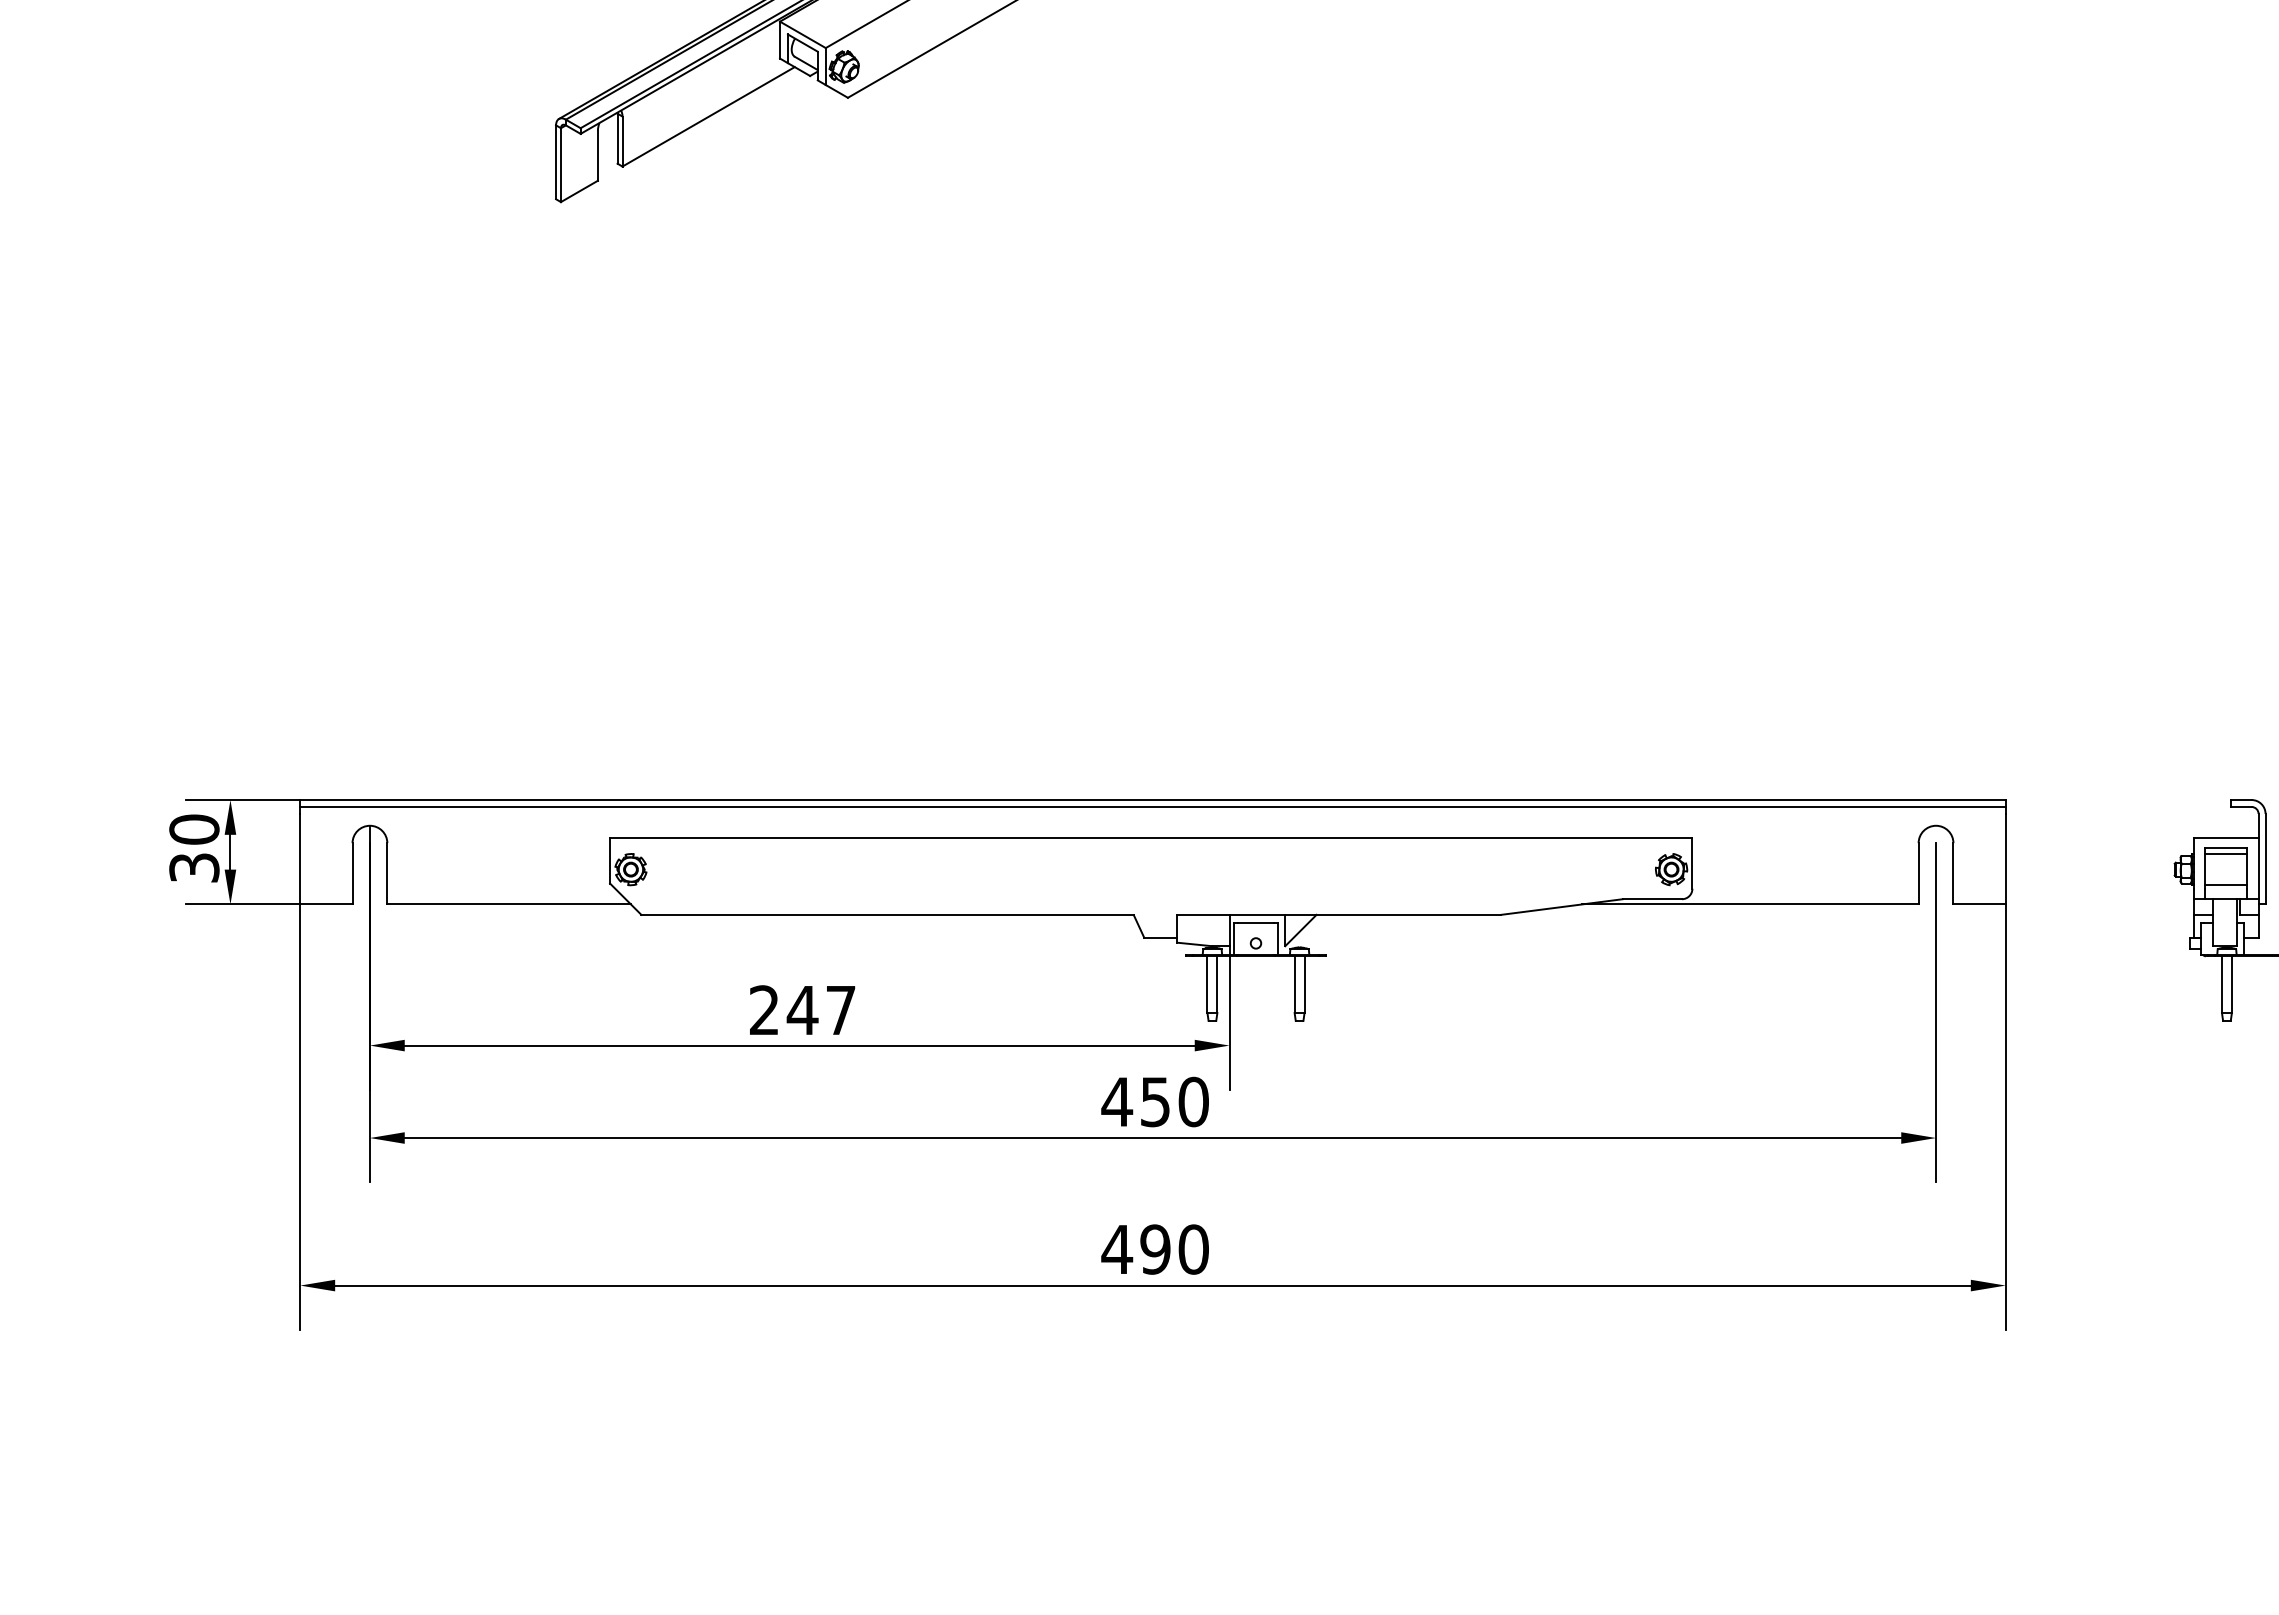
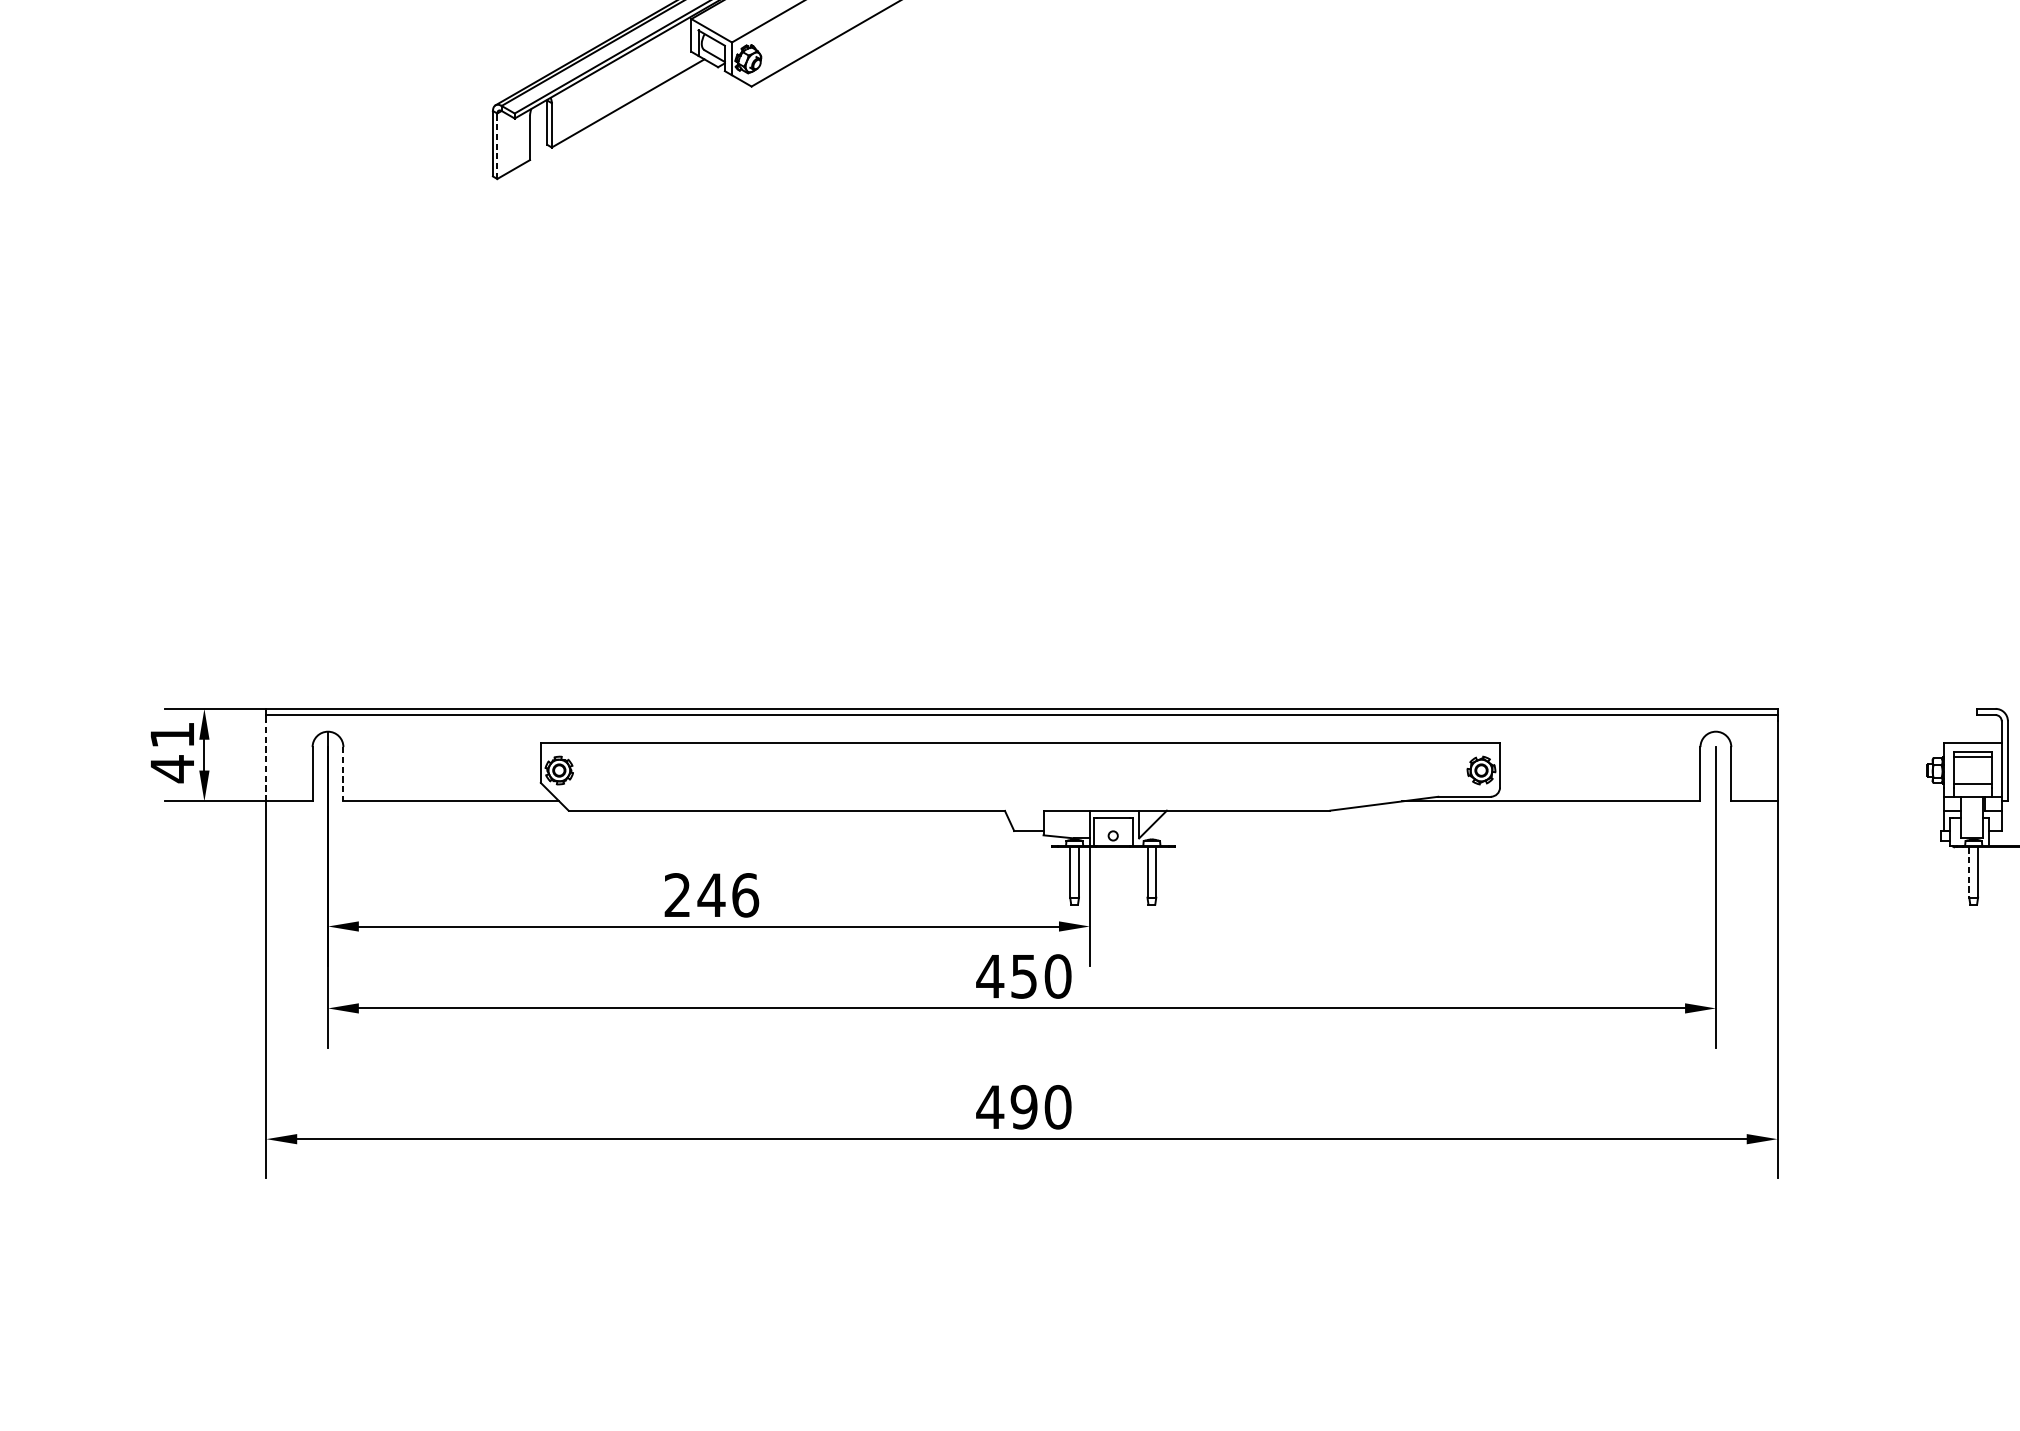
line: (560, 165) -> (496, 146), solid -> dashed
text: (194, 849) -> (172, 752), 30 -> 41
line: (300, 858) -> (266, 760), solid -> dashed
line: (387, 873) -> (343, 773), solid -> dashed
line: (2221, 985) -> (1968, 873), solid -> dashed
text: (841, 1010) -> (745, 895), 247 -> 246

